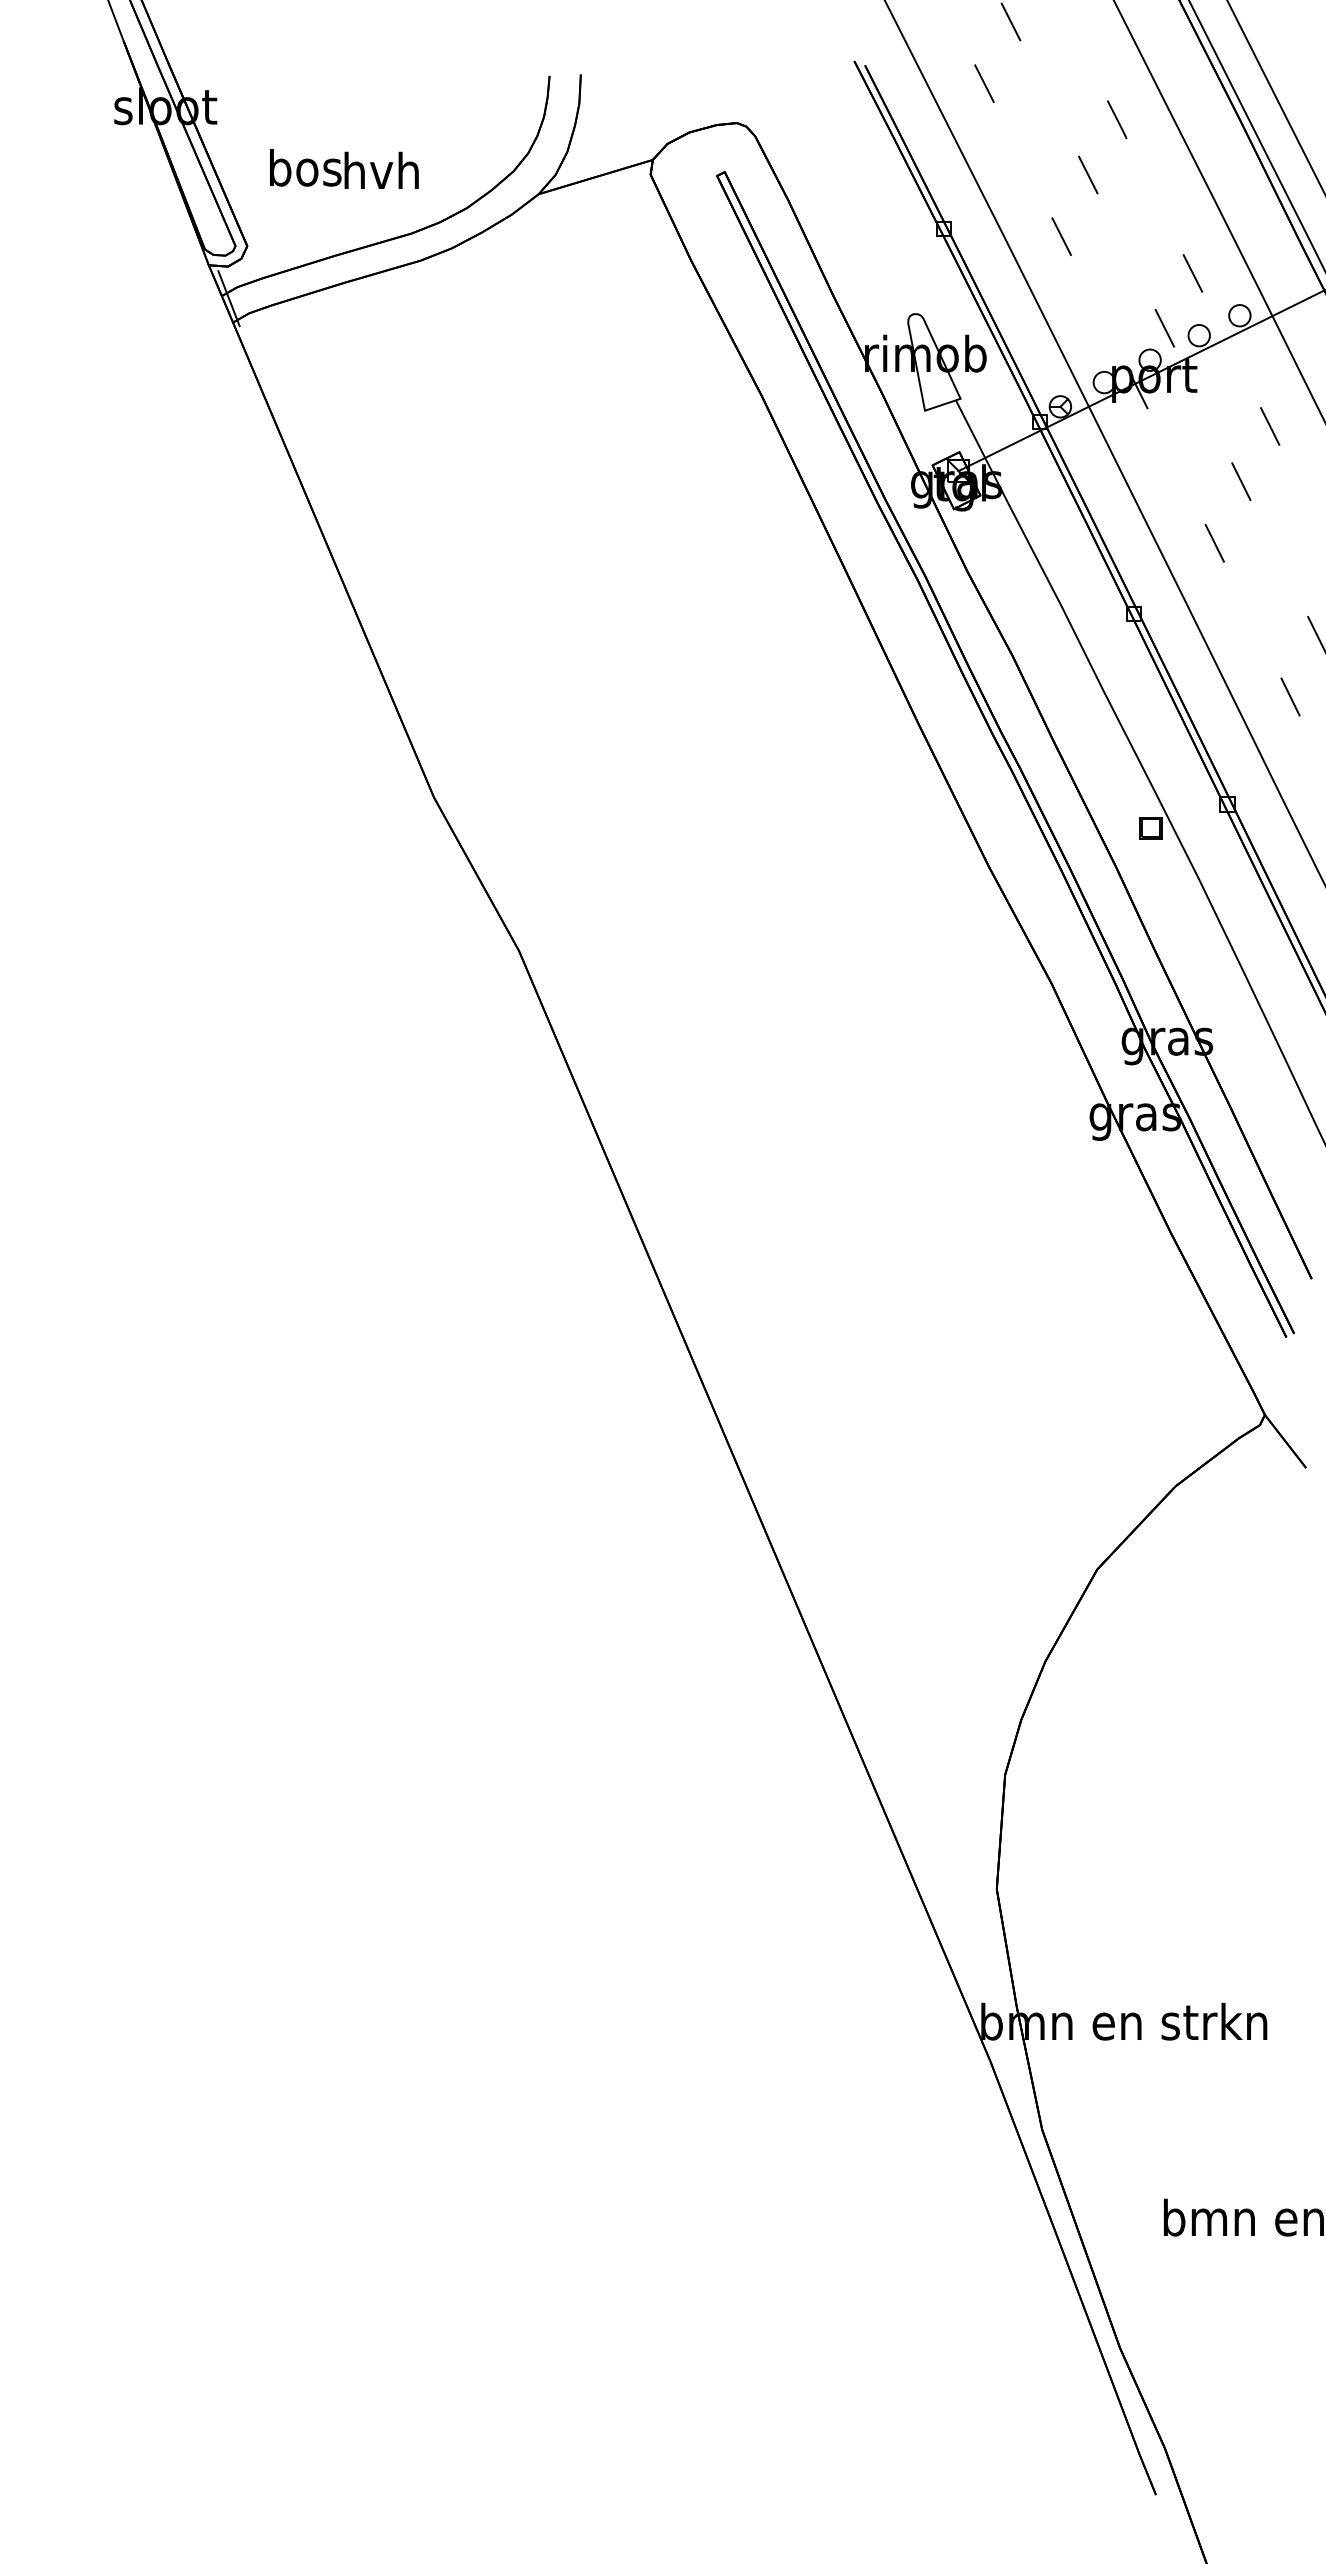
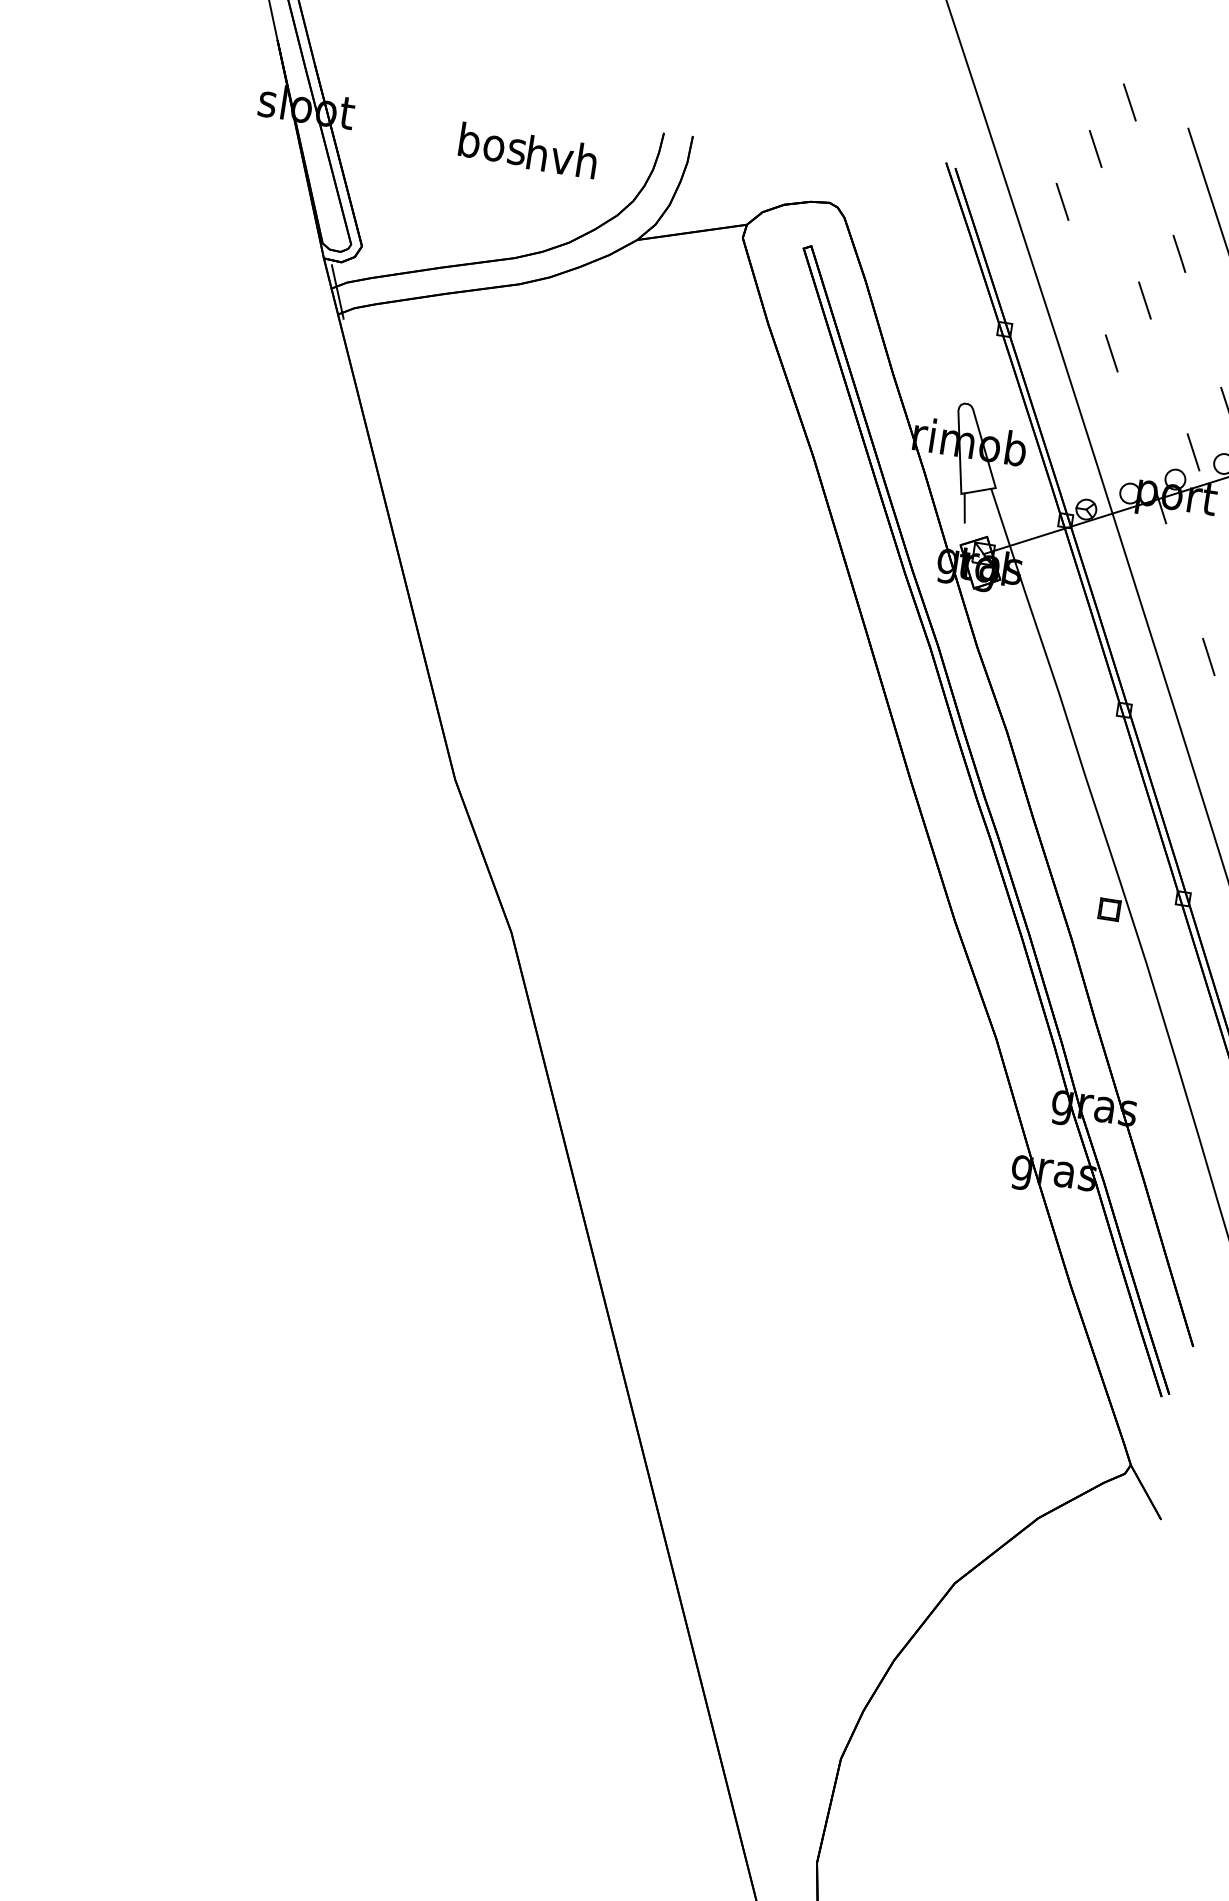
text: (344, 168) -> (528, 150), moved
line: (930, 424) -> (964, 507), added

